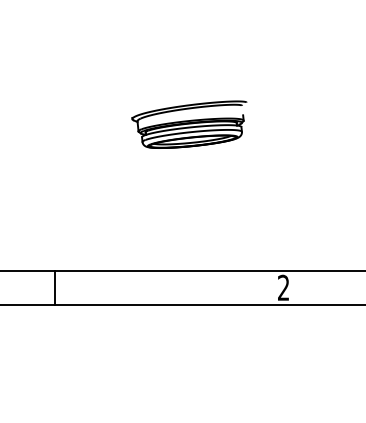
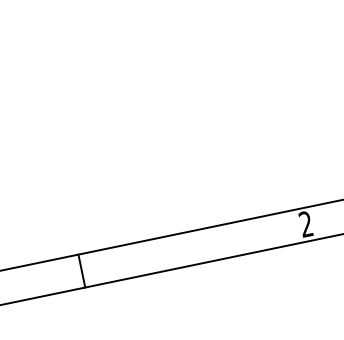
part: (189, 124) -> (180, 83), removed

